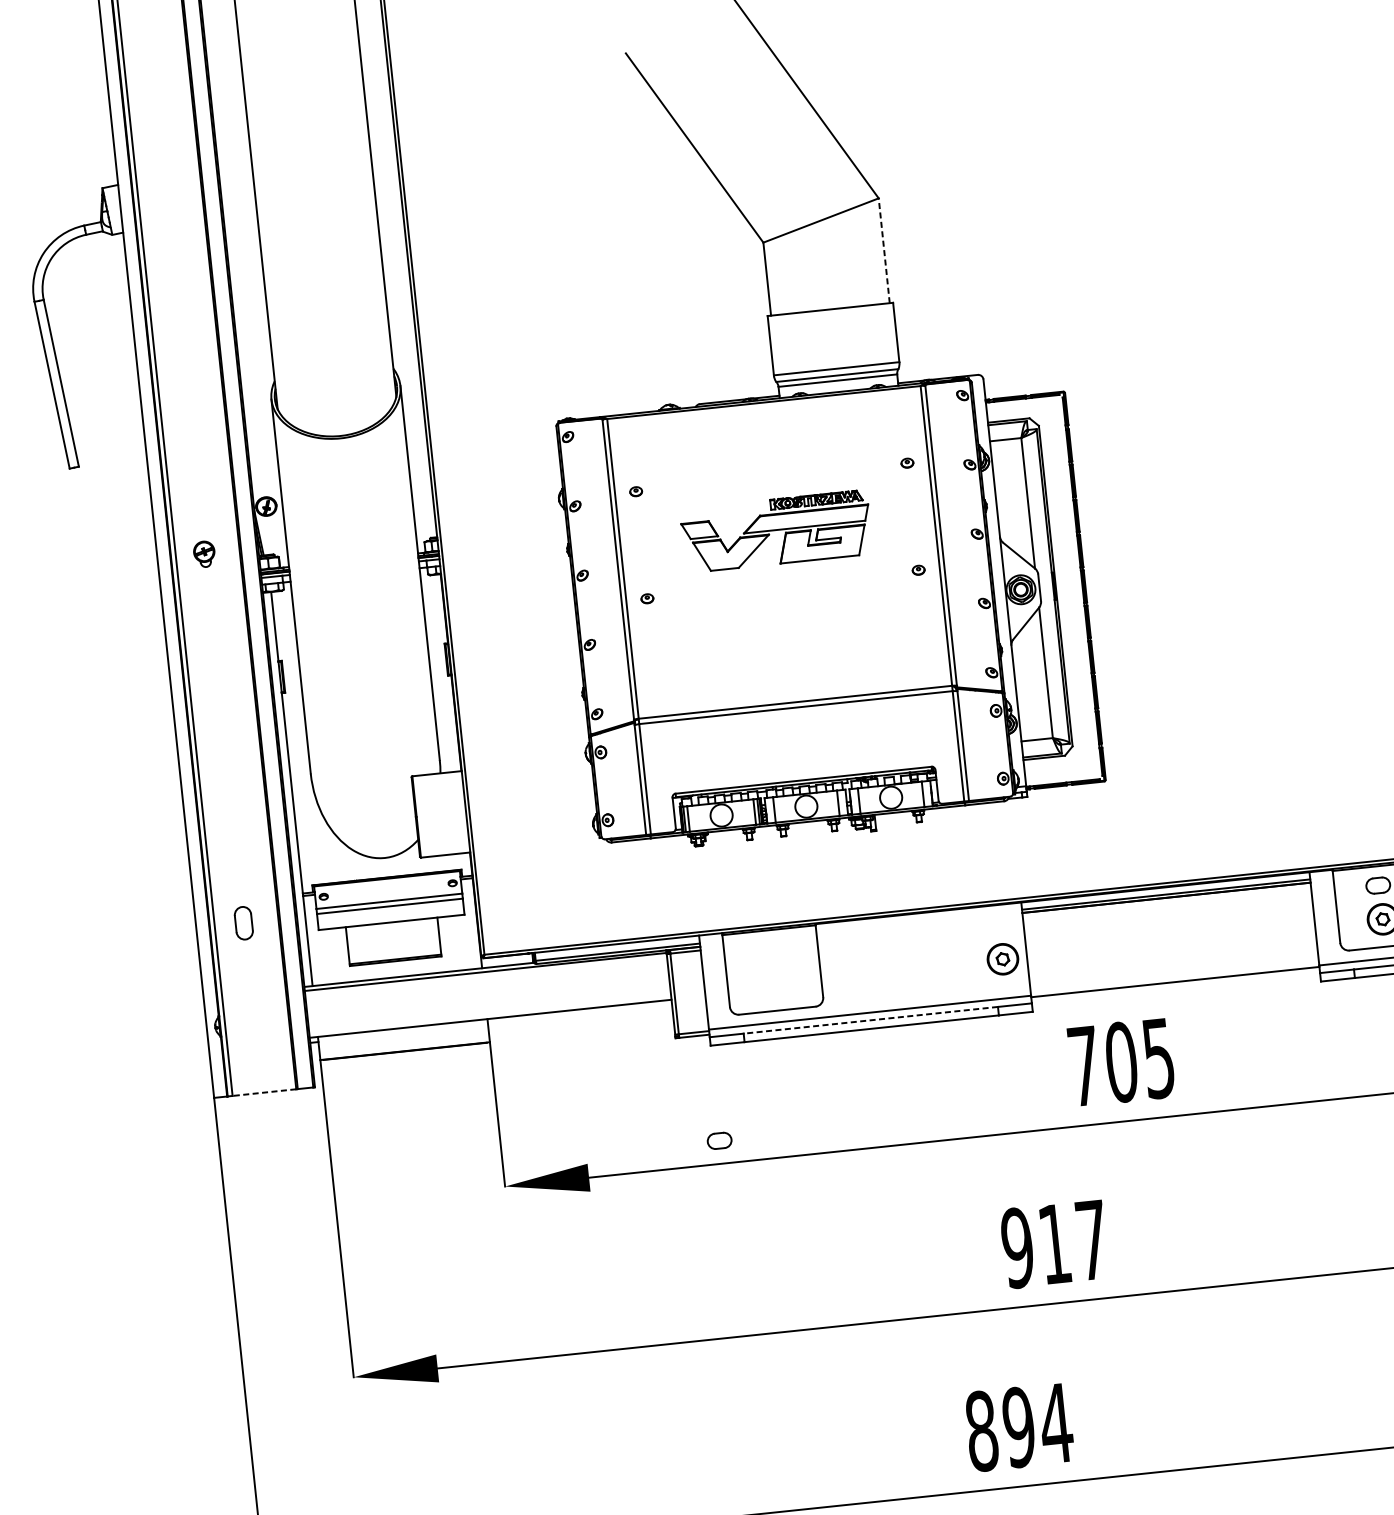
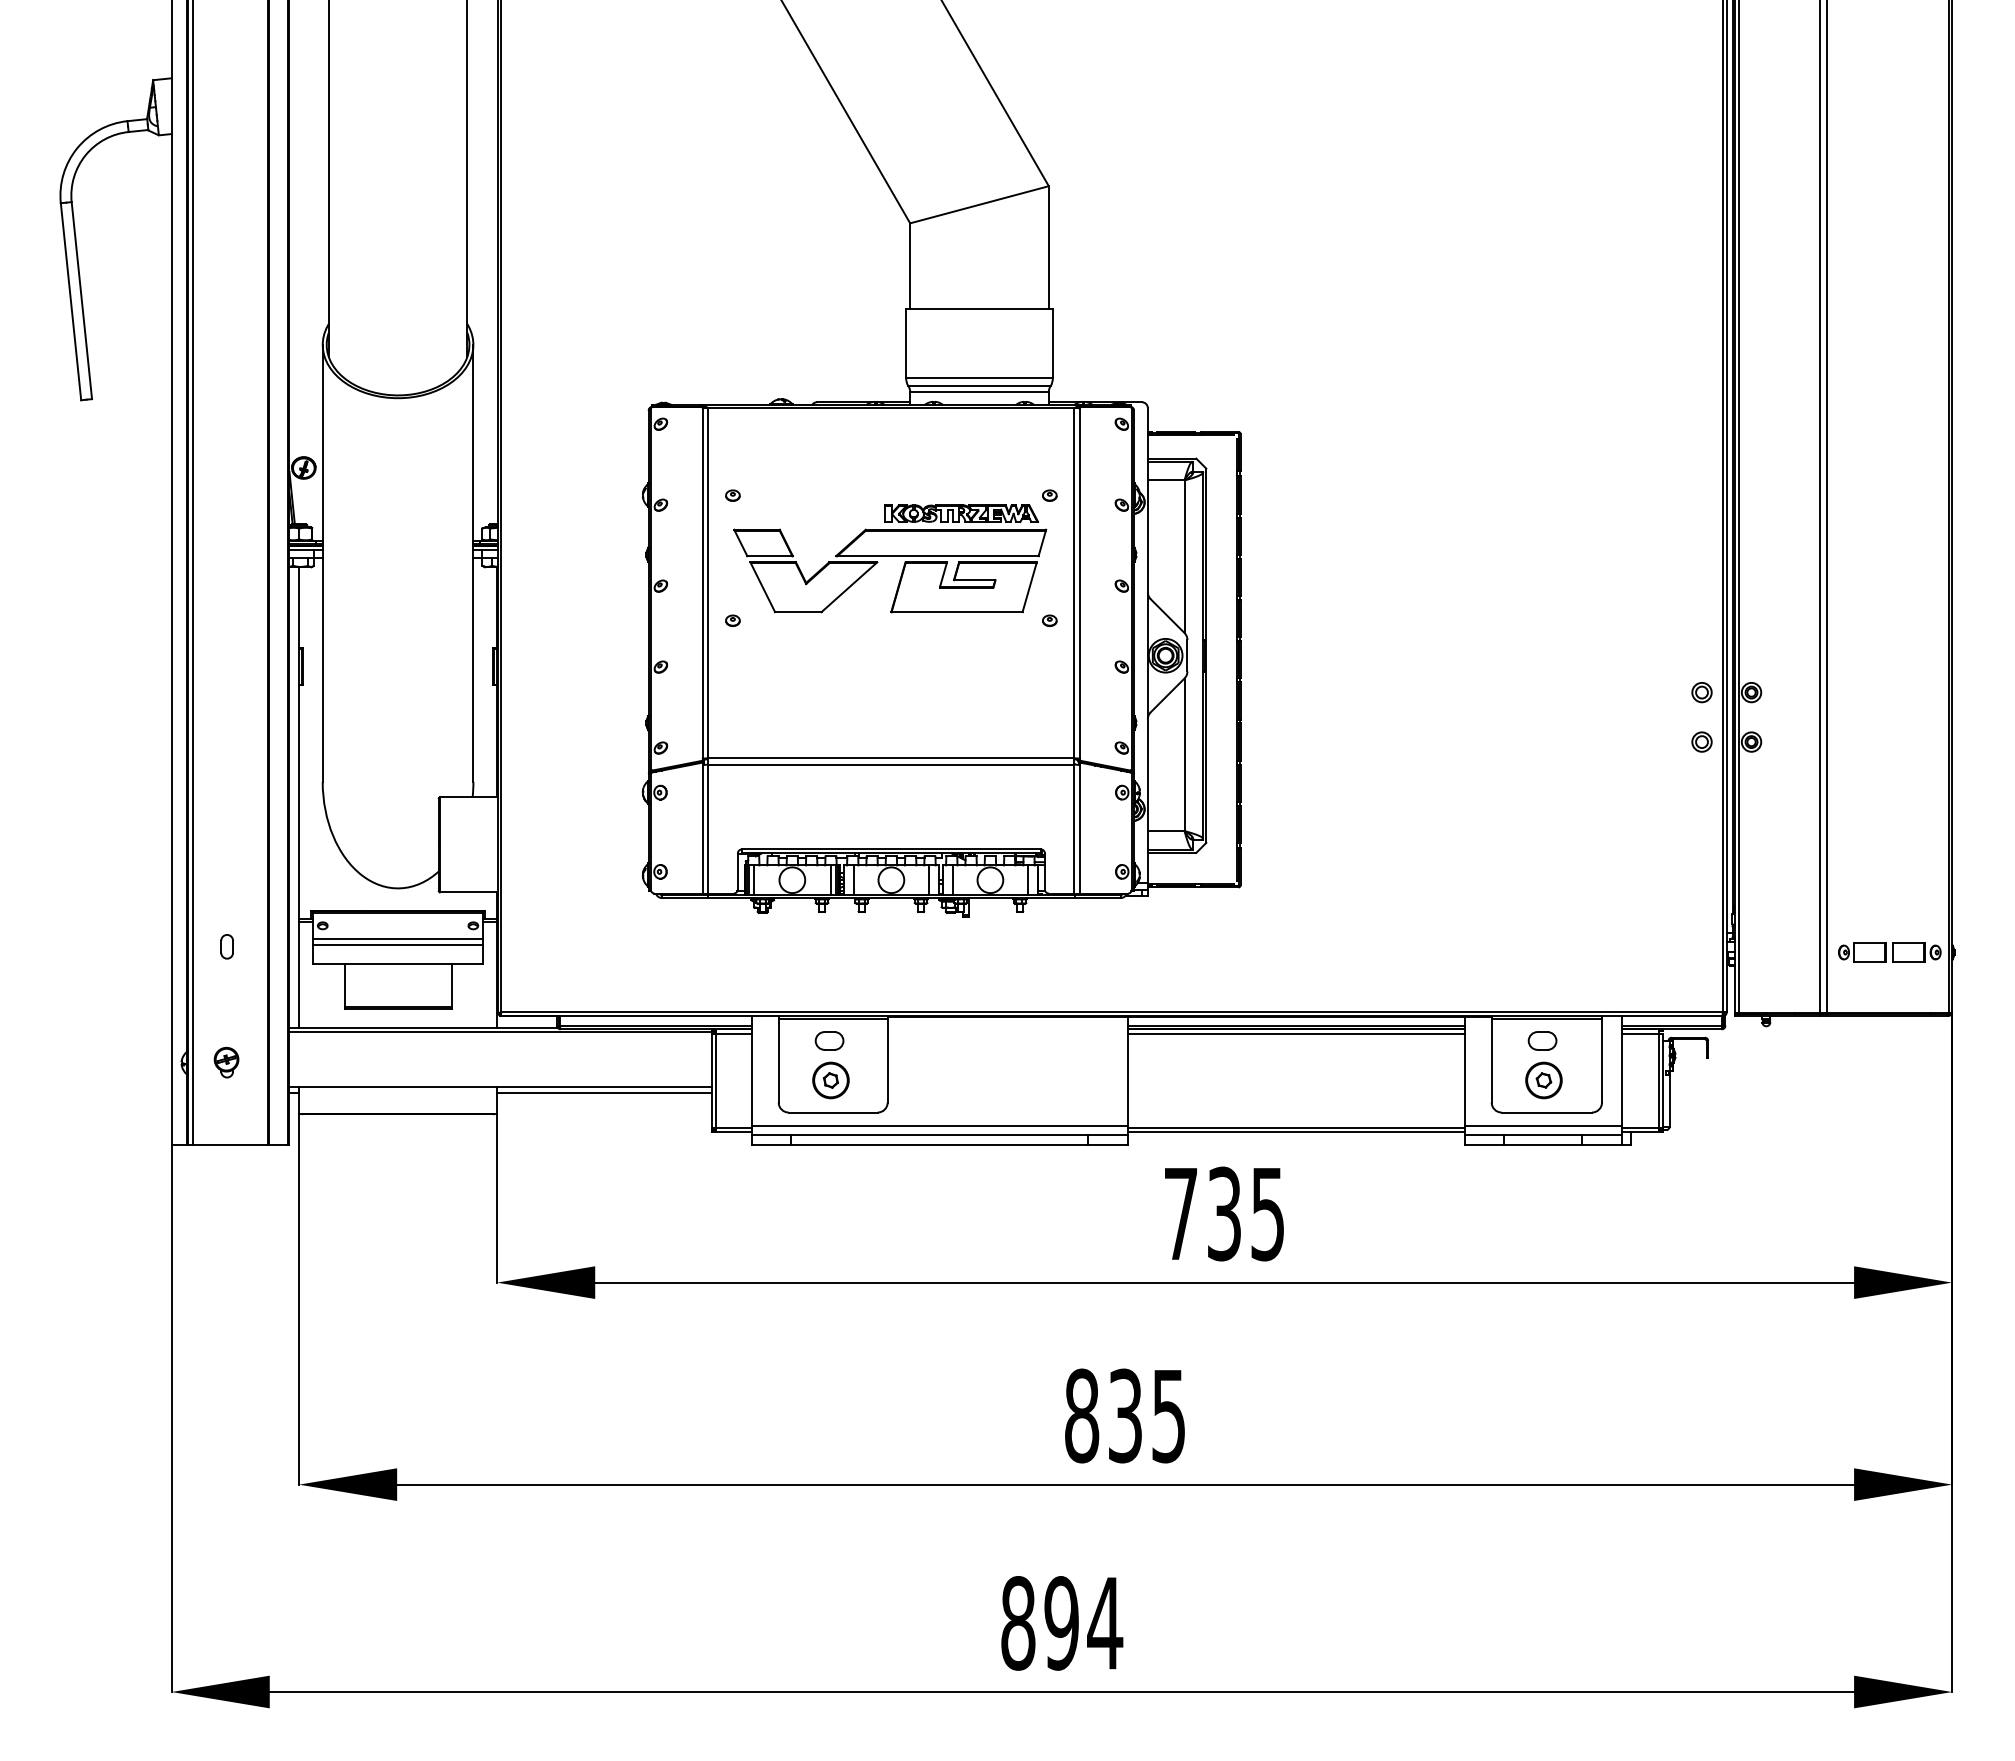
line: (883, 250) -> (1048, 246), dashed -> solid
part: (776, 531) -> (890, 558), size x1.43
part: (204, 554) -> (226, 1062), moved
line: (1166, 901) -> (1296, 1033), added
part: (243, 923) -> (226, 946), size x0.62
part: (1002, 959) -> (830, 1080), moved
line: (1175, 985) -> (1296, 1131), added
line: (579, 1014) -> (604, 1092), added
line: (870, 1019) -> (939, 1134), dashed -> solid
text: (1121, 1061) -> (1224, 1213), 705 -> 735
line: (263, 1092) -> (229, 1144), dashed -> solid
part: (719, 1140) -> (829, 1040), moved
text: (1054, 1243) -> (1124, 1415), 917 -> 835

